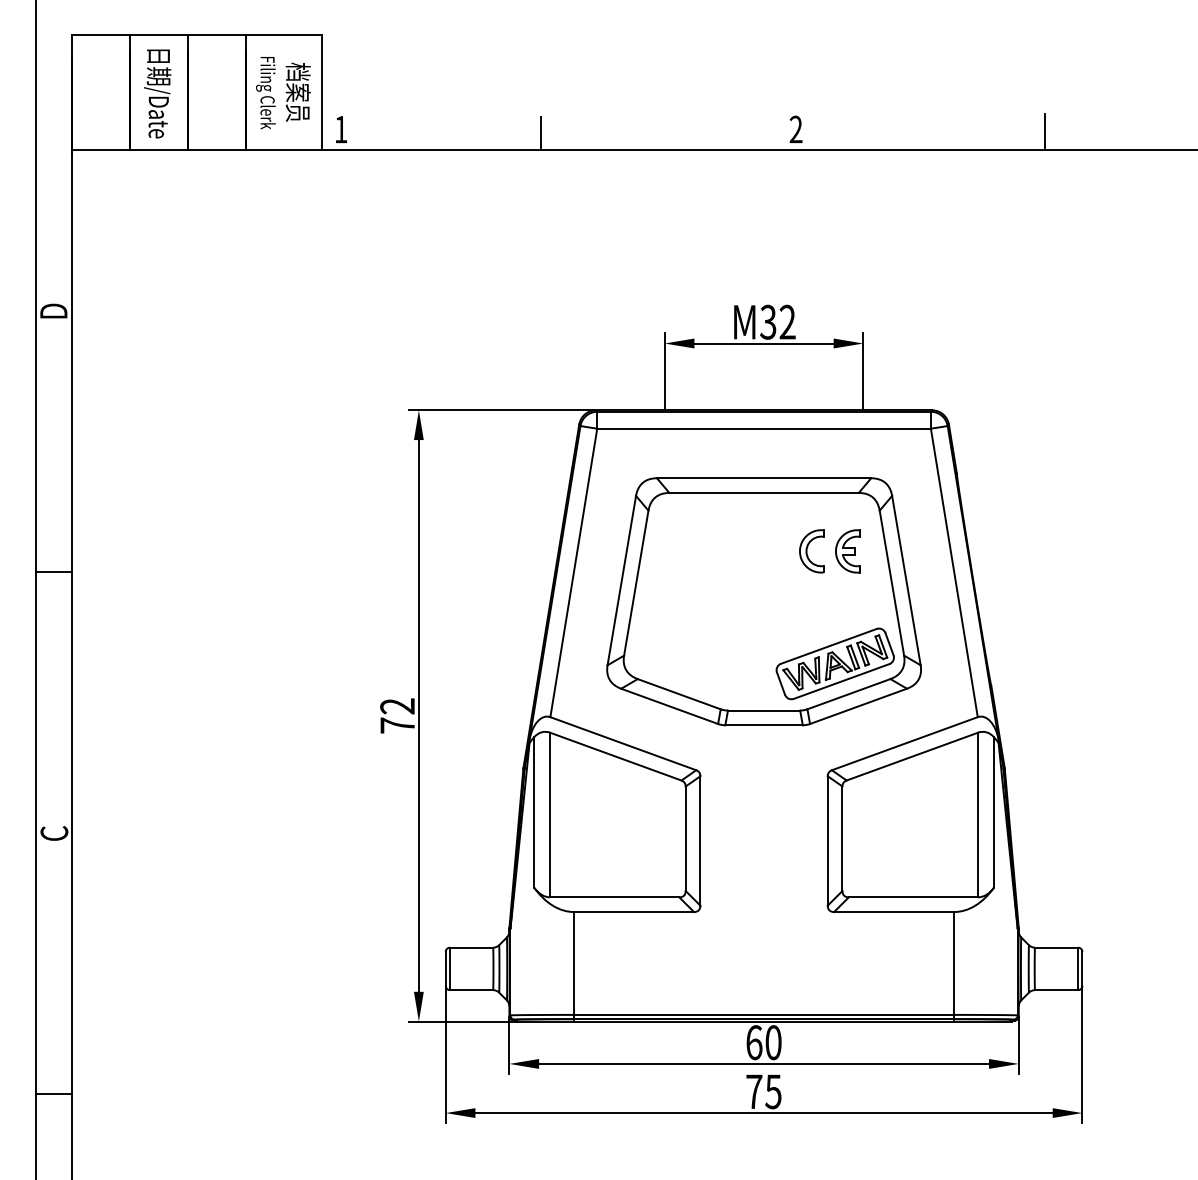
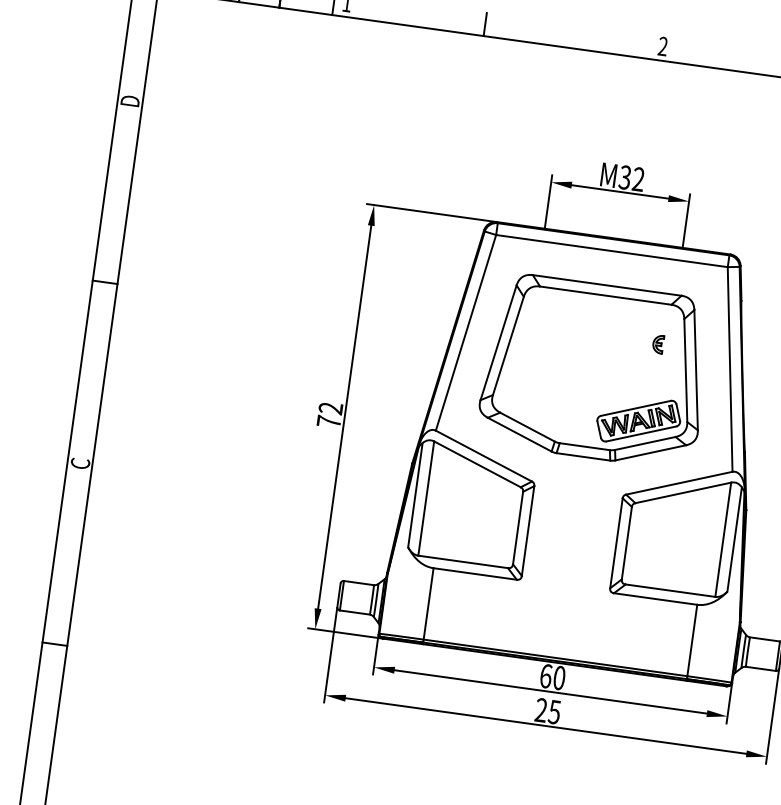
part: (811, 551) -> (633, 340), removed
part: (847, 551) -> (658, 344), size x0.6
text: (754, 1091) -> (541, 710), 75 -> 25

